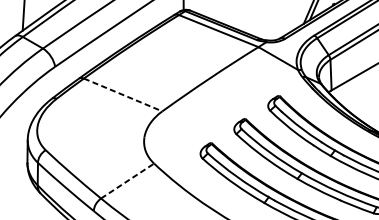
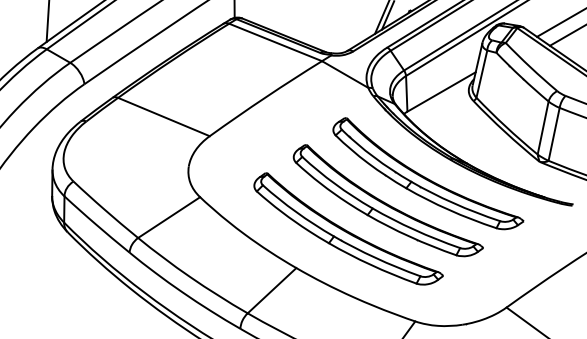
line: (122, 95) -> (163, 117), dashed -> solid
line: (127, 180) -> (169, 217), dashed -> solid

